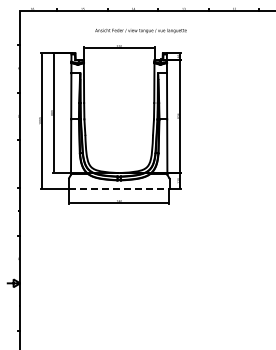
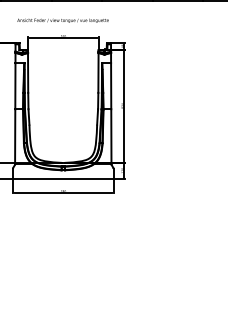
text: (140, 30) -> (62, 20), moved
line: (119, 189) -> (63, 179), dashed -> solid

